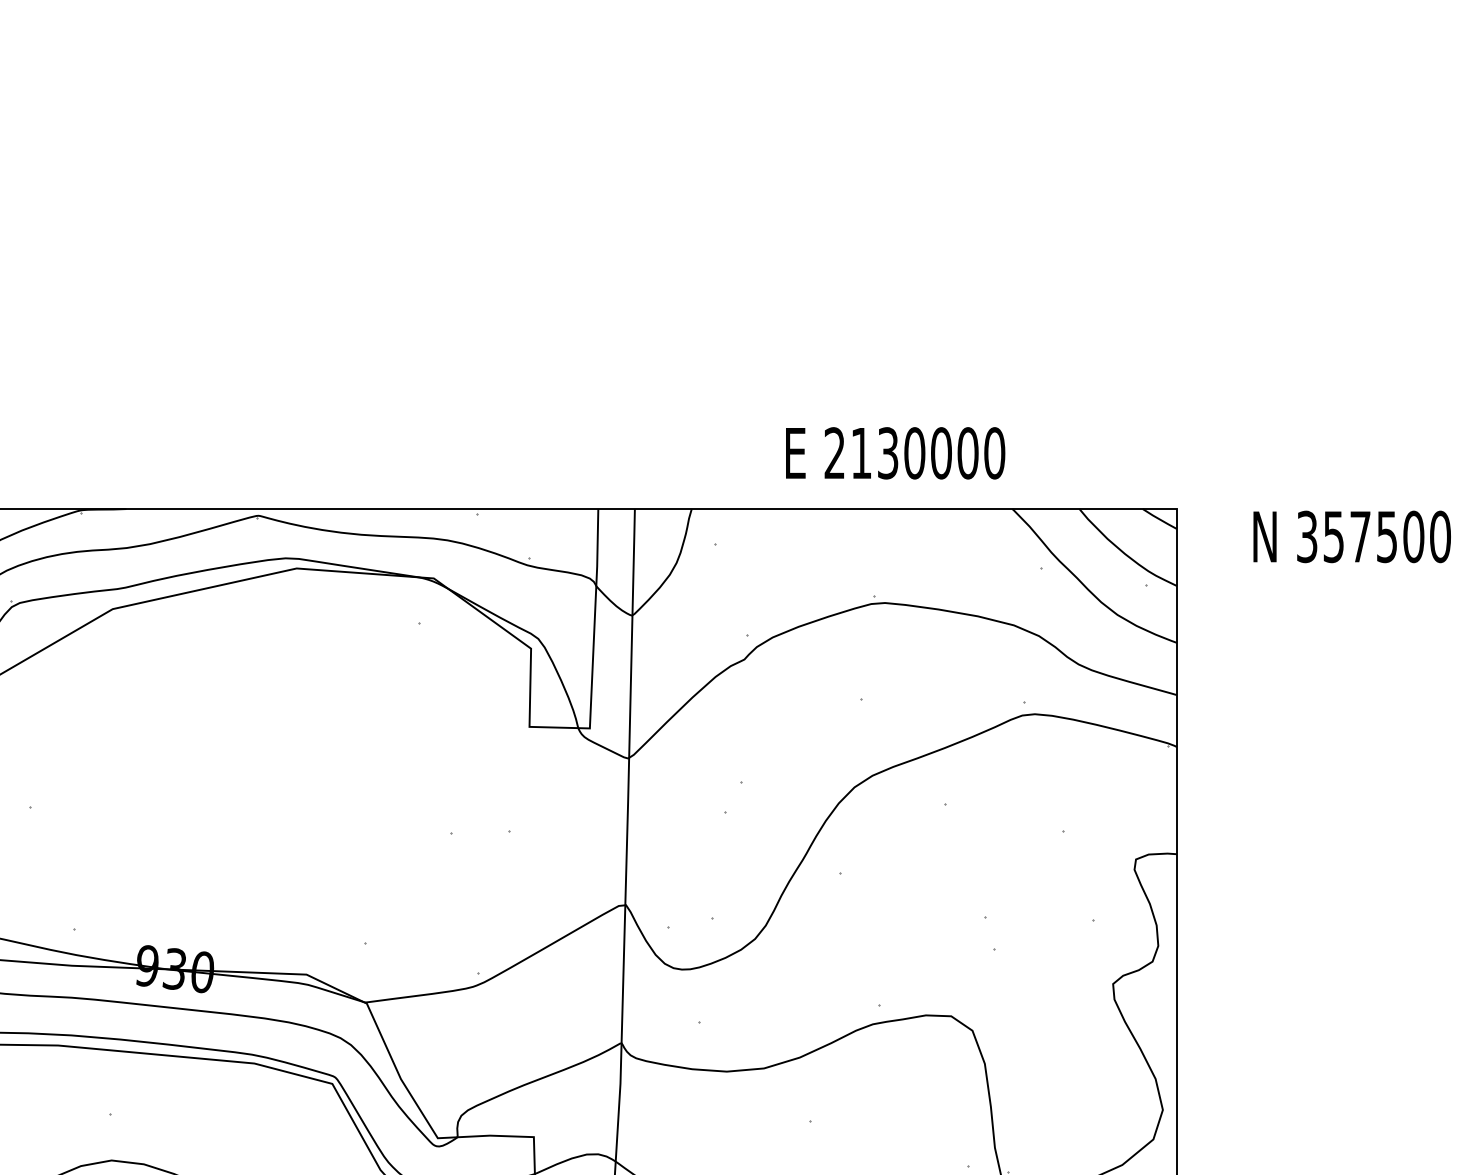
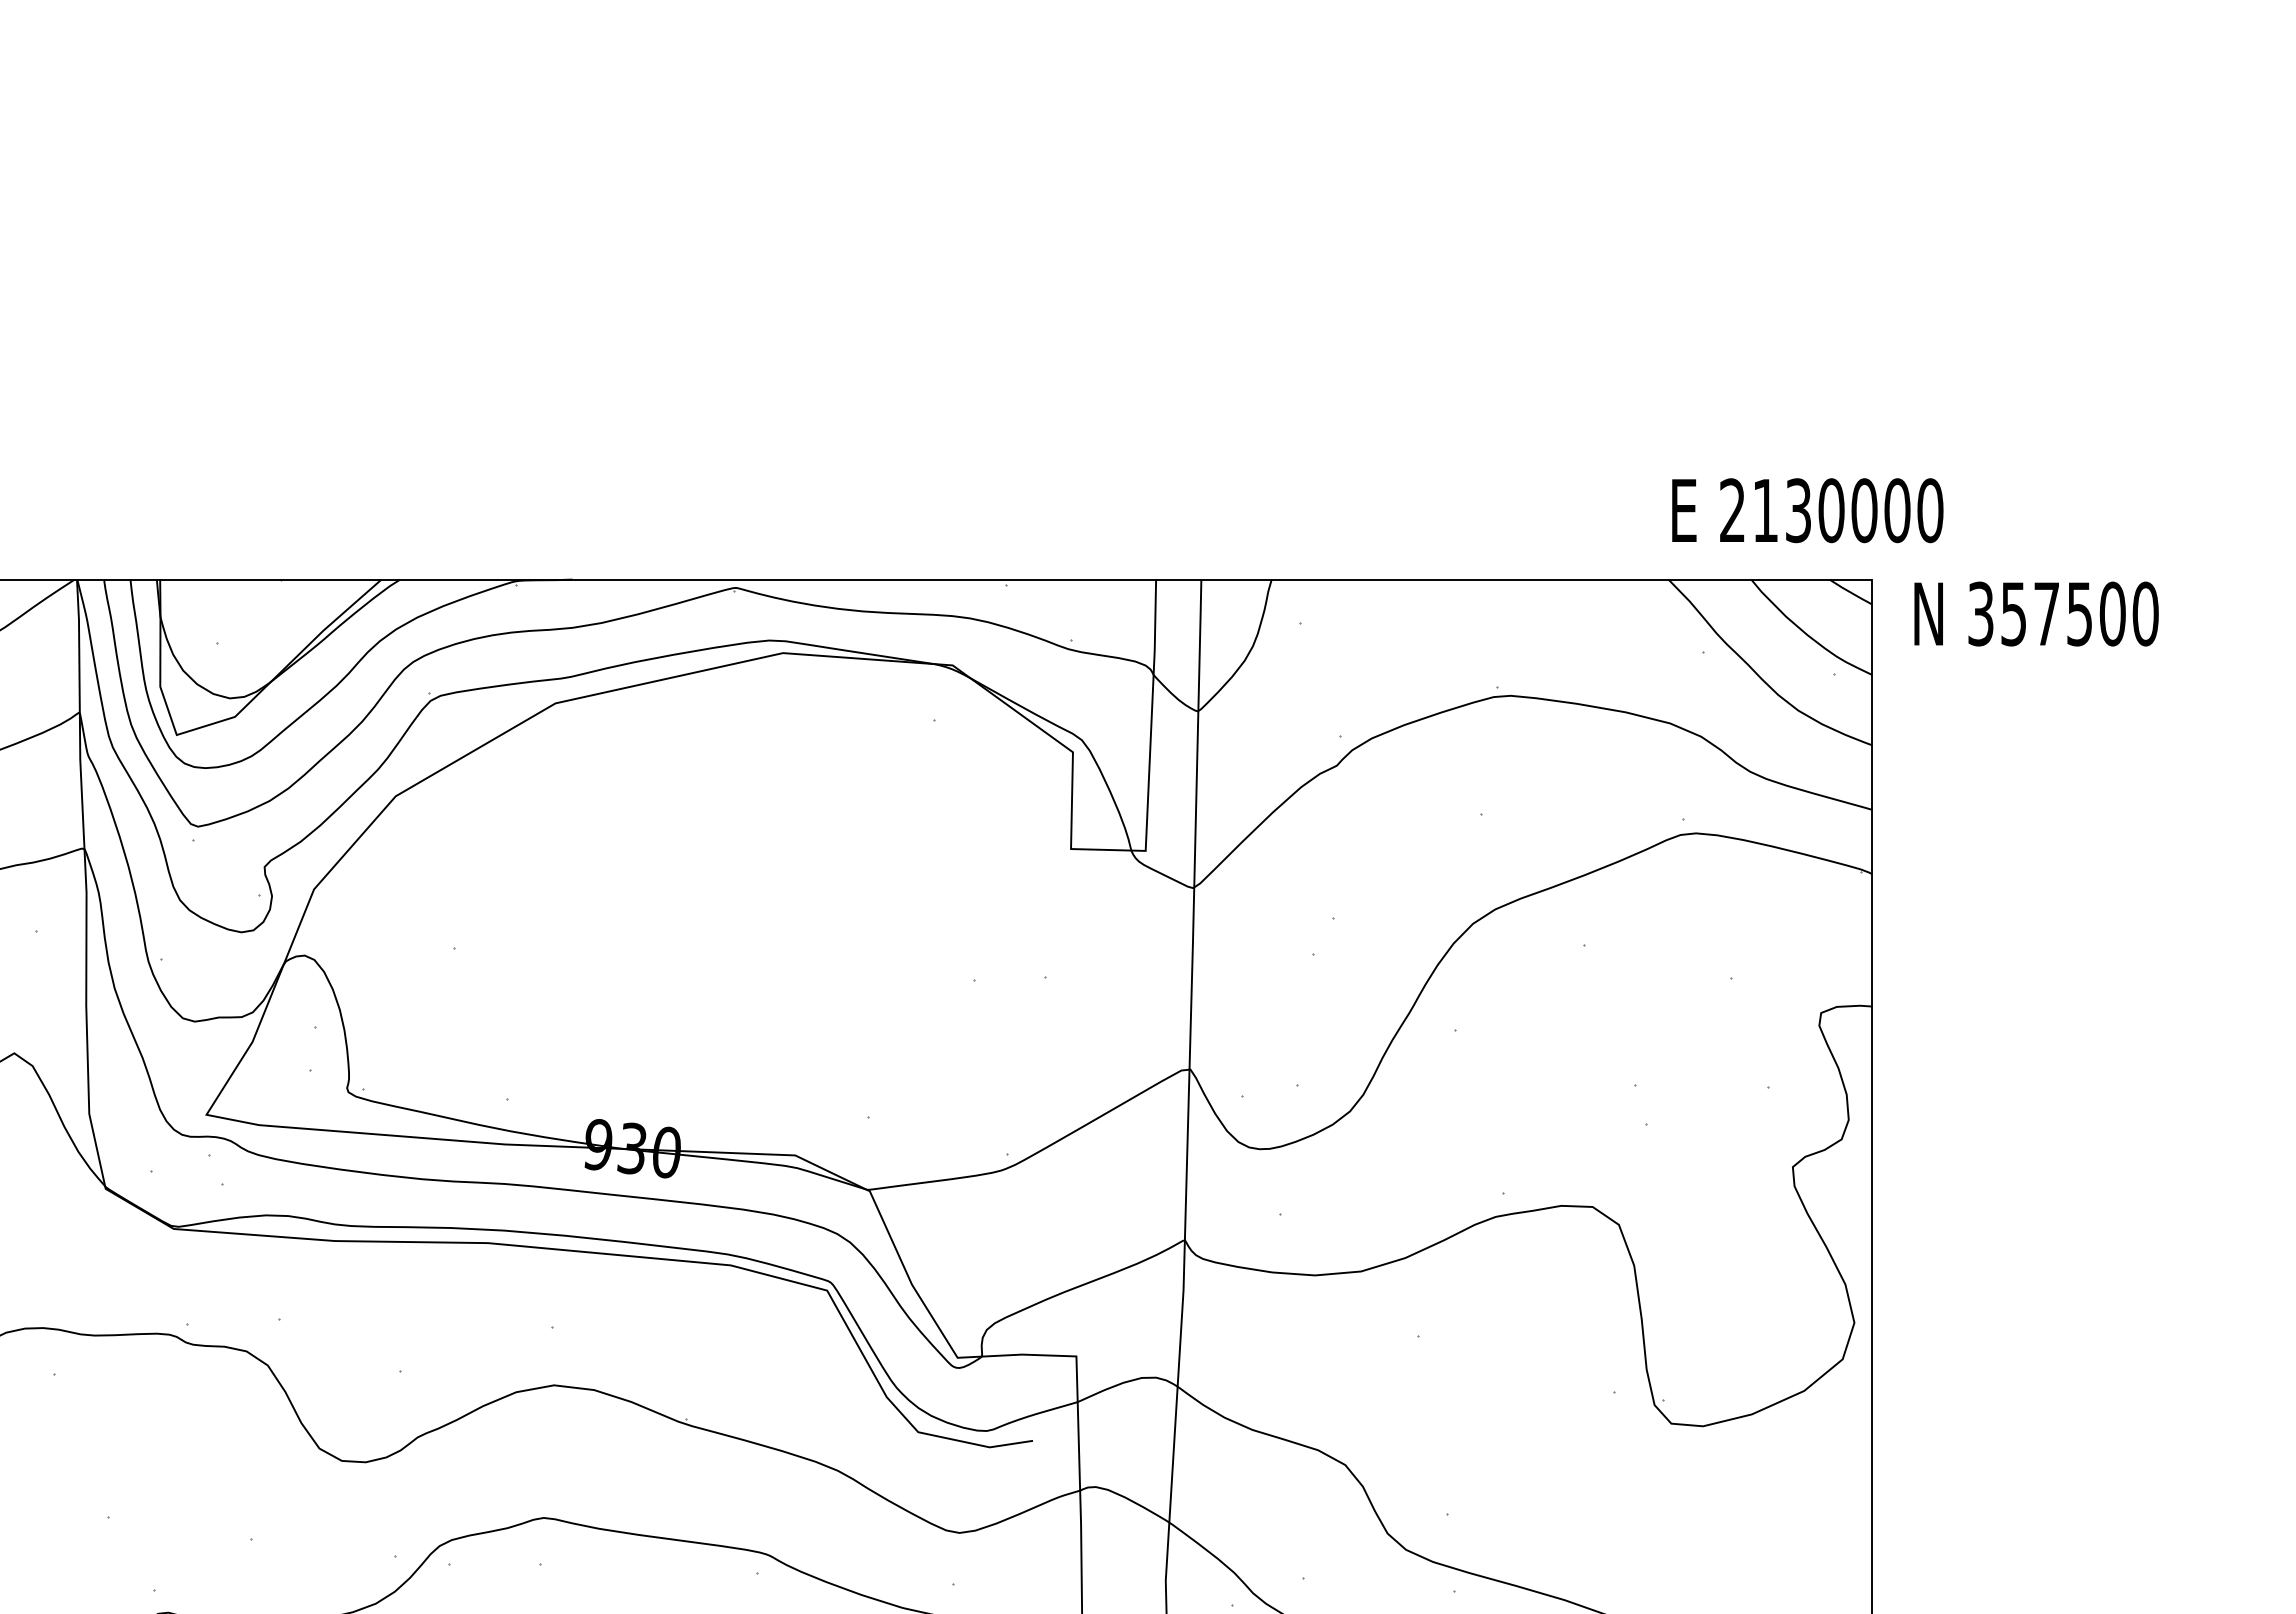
text: (895, 453) -> (1807, 510), moved
text: (1352, 536) -> (2036, 613), moved

